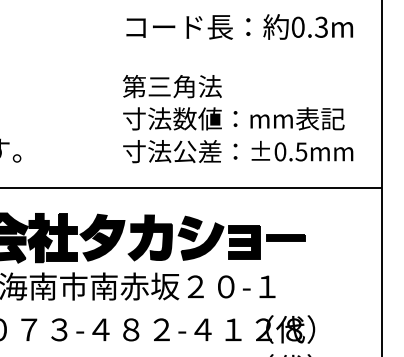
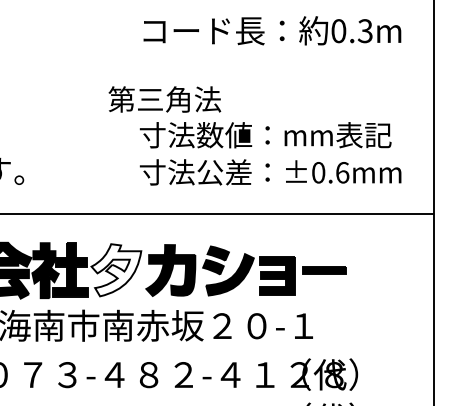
text: (172, 86) -> (164, 99), moved
text: (301, 151) -> (342, 172), ±0.5mm -> ±0.6mm
fill: (102, 237) -> (116, 270), removed

